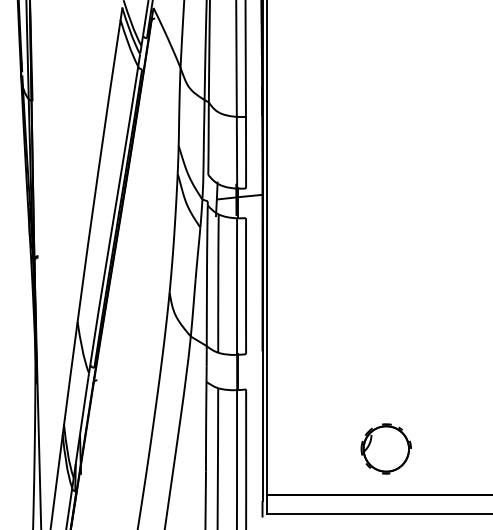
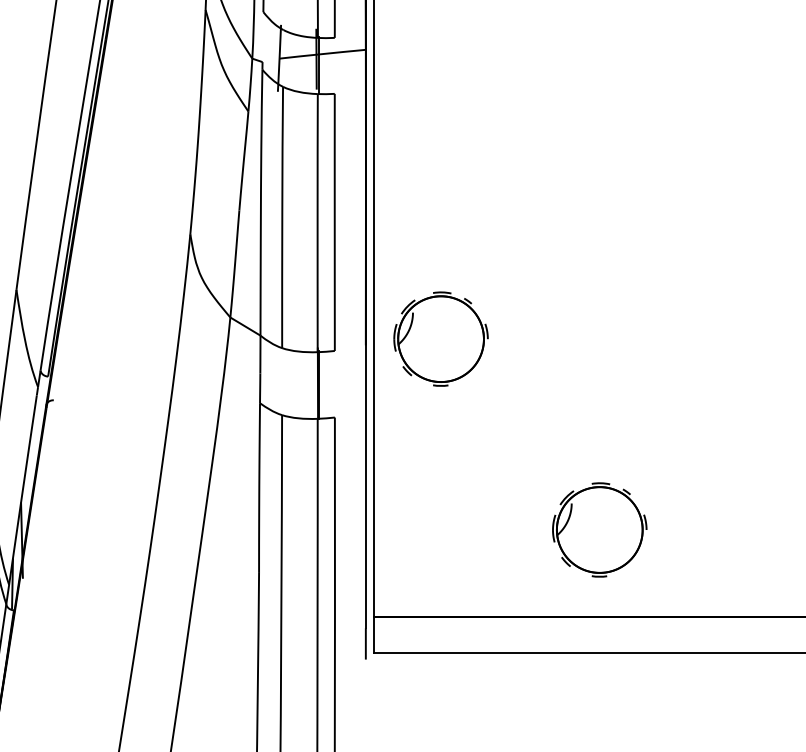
part: (301, 347) -> (439, 338), added

